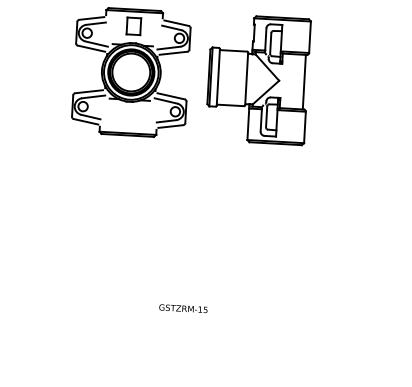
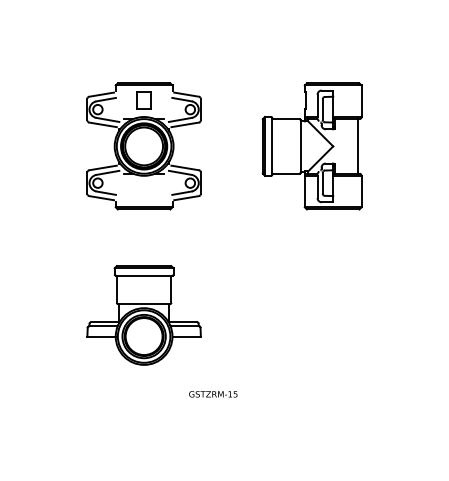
part: (257, 79) -> (311, 146), moved
part: (121, 241) -> (143, 315), added
text: (183, 308) -> (213, 394), moved

